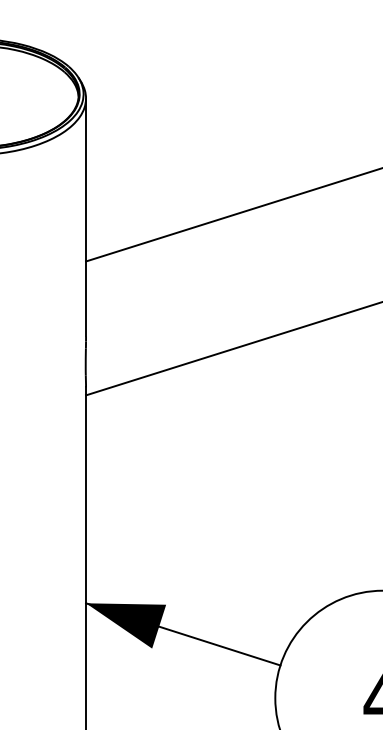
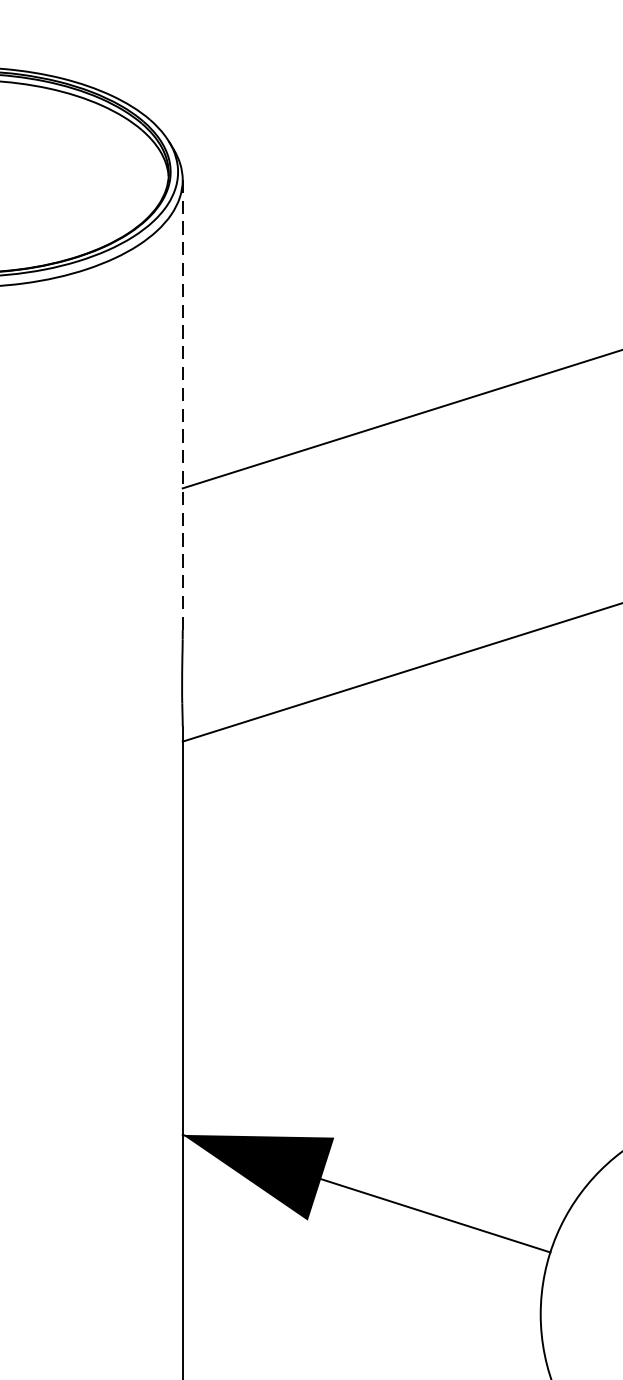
line: (86, 217) -> (183, 405), solid -> dashed

